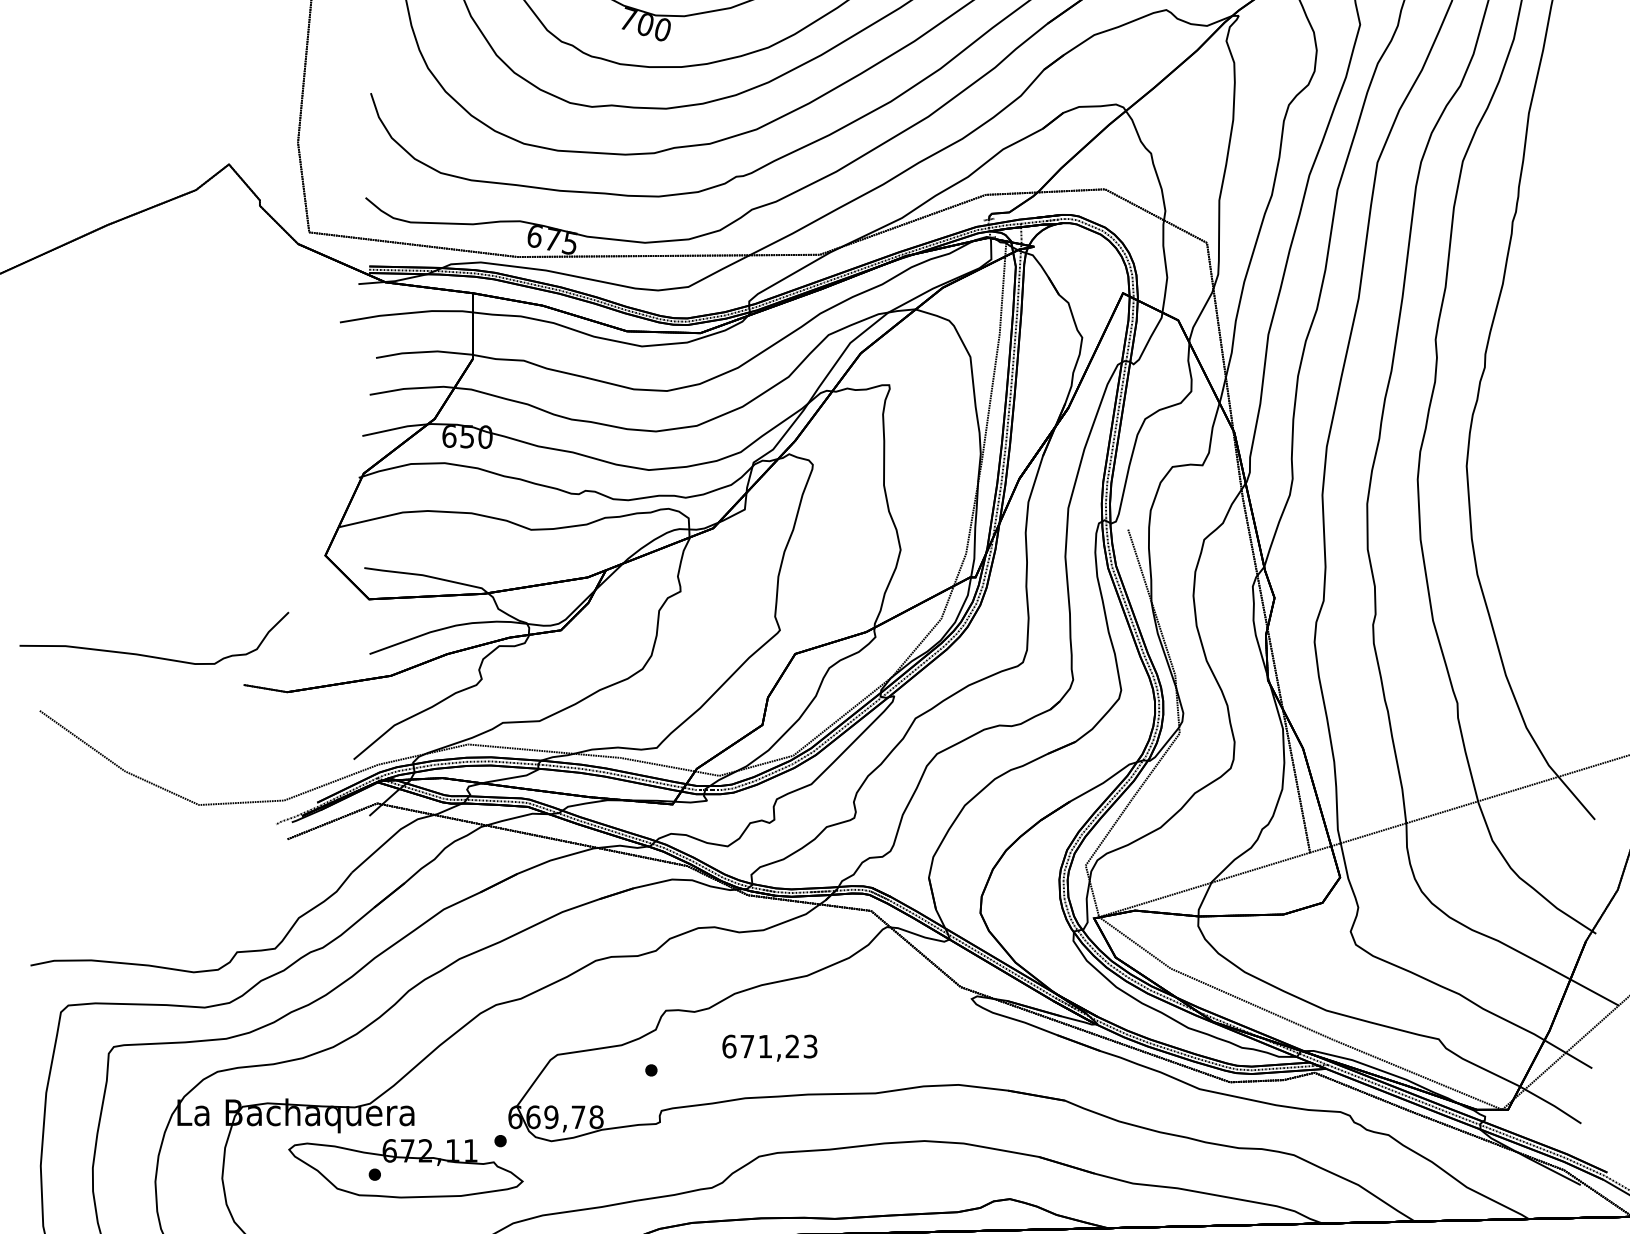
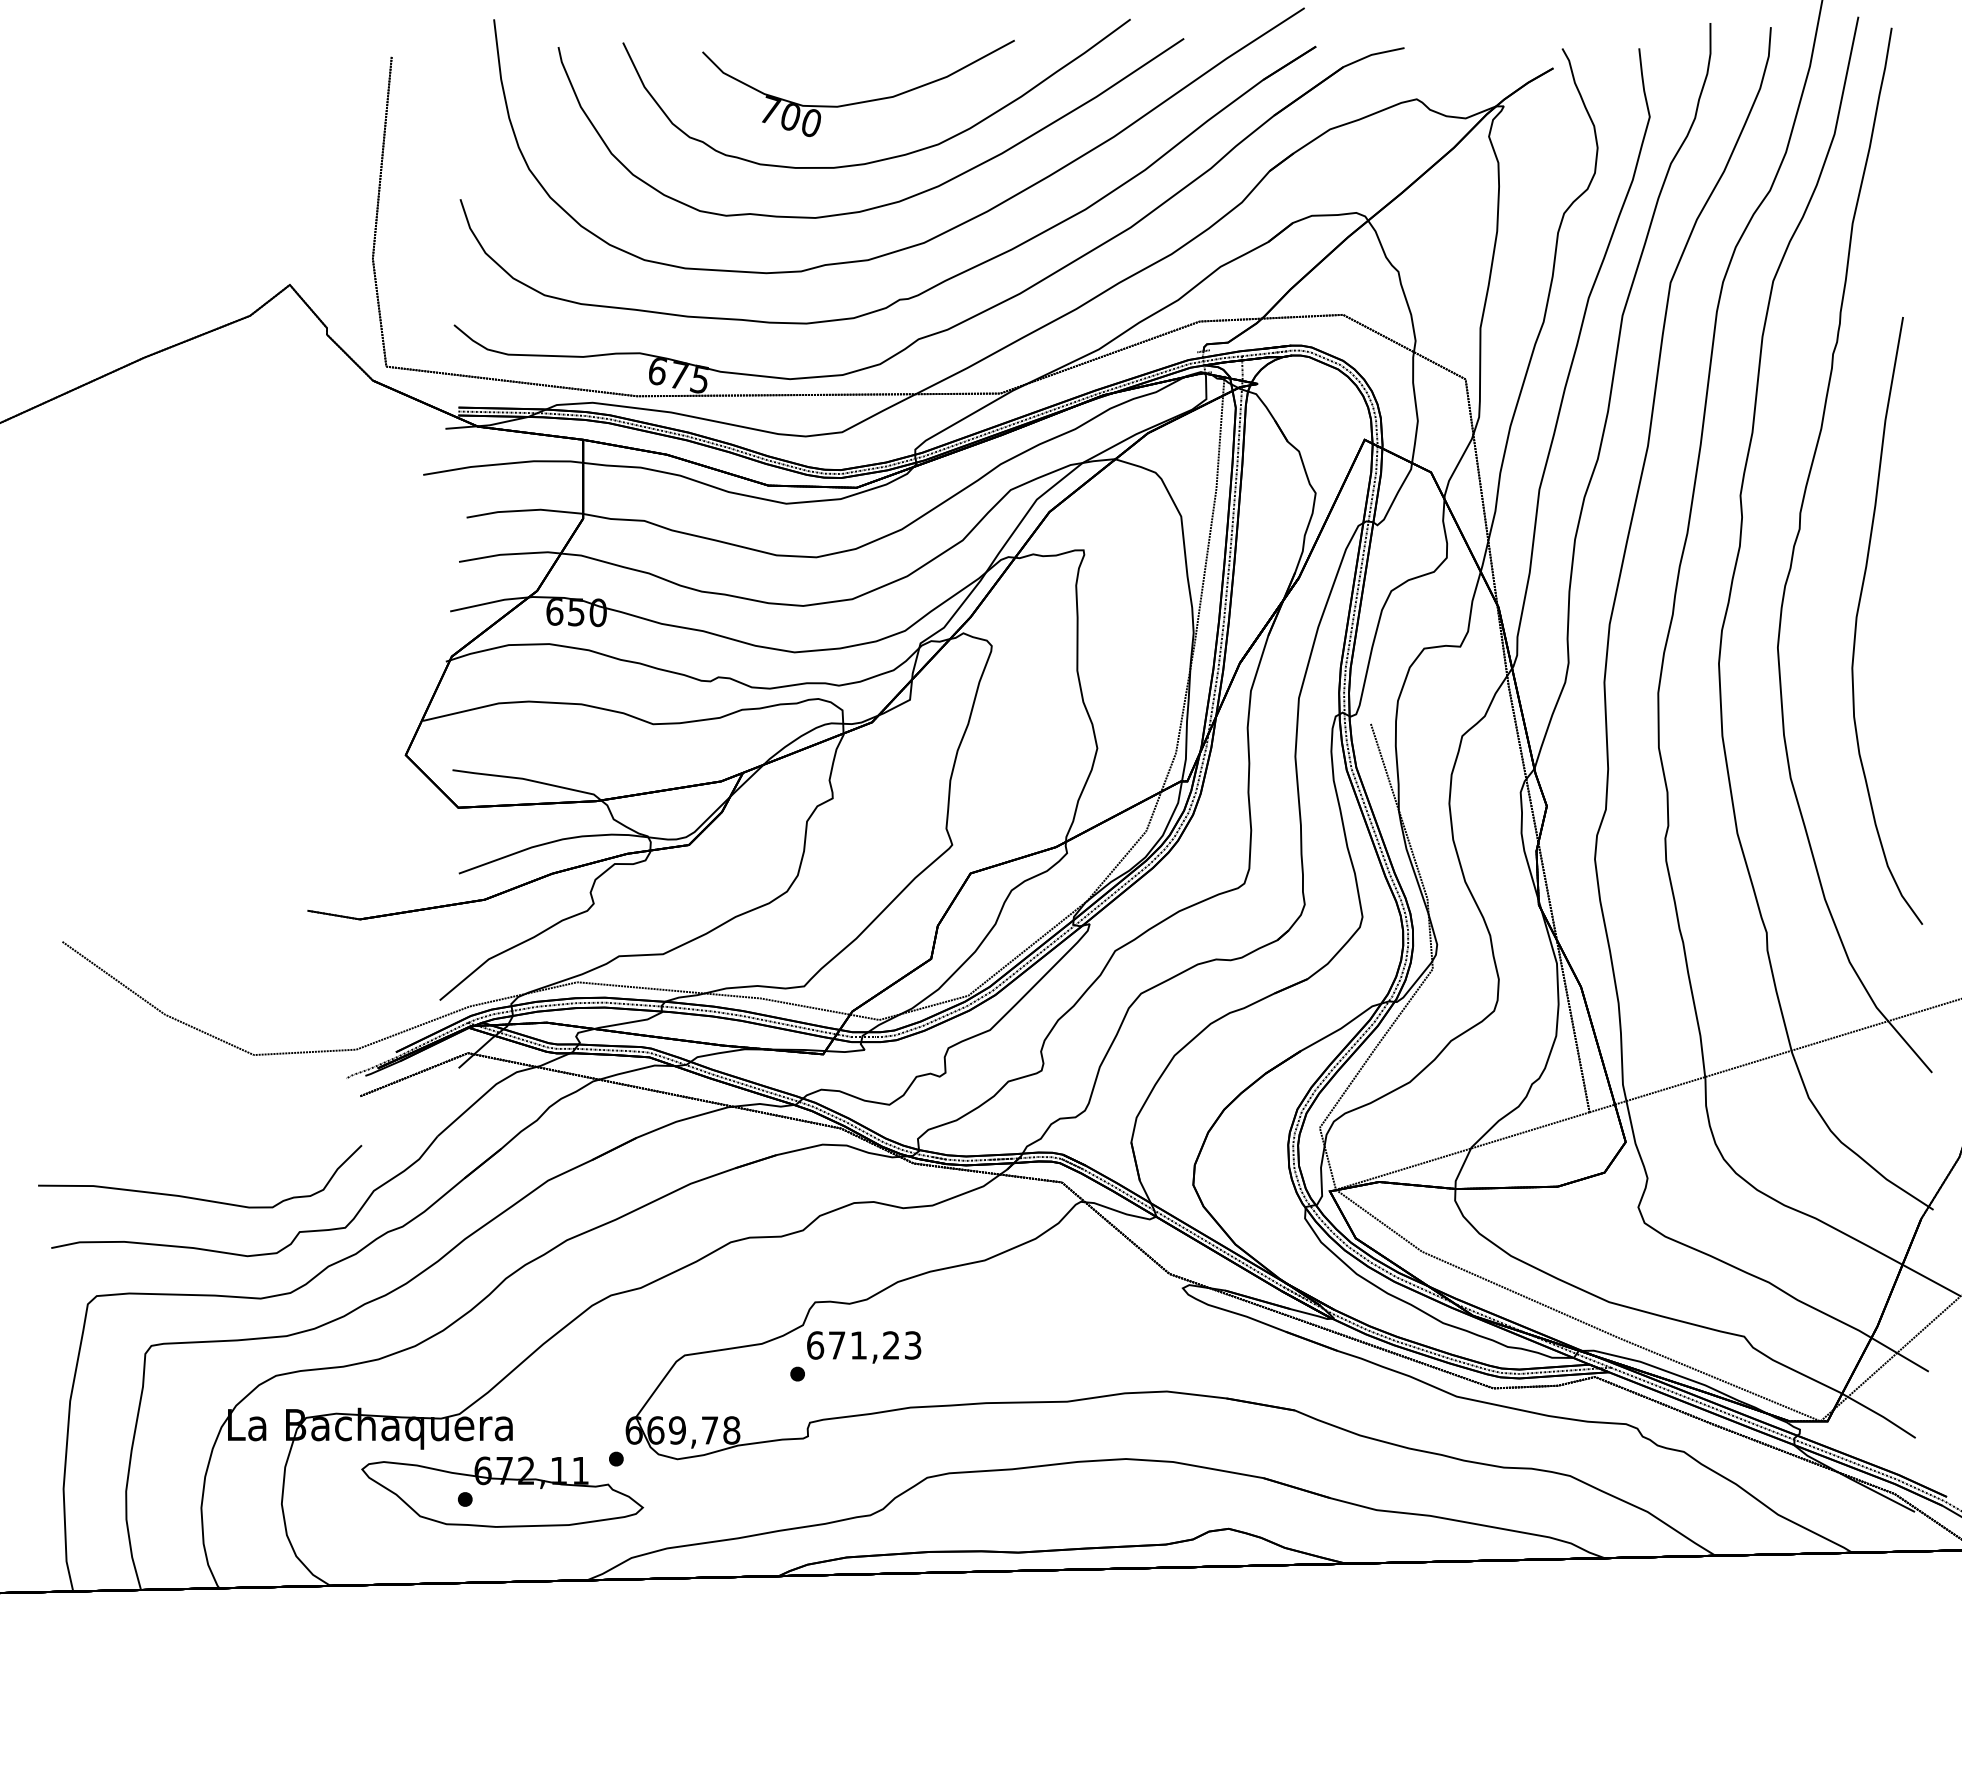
part: (1533, 437) -> (1858, 613), added
part: (150, 655) -> (195, 1197), moved
text: (770, 1048) -> (864, 1347), moved

